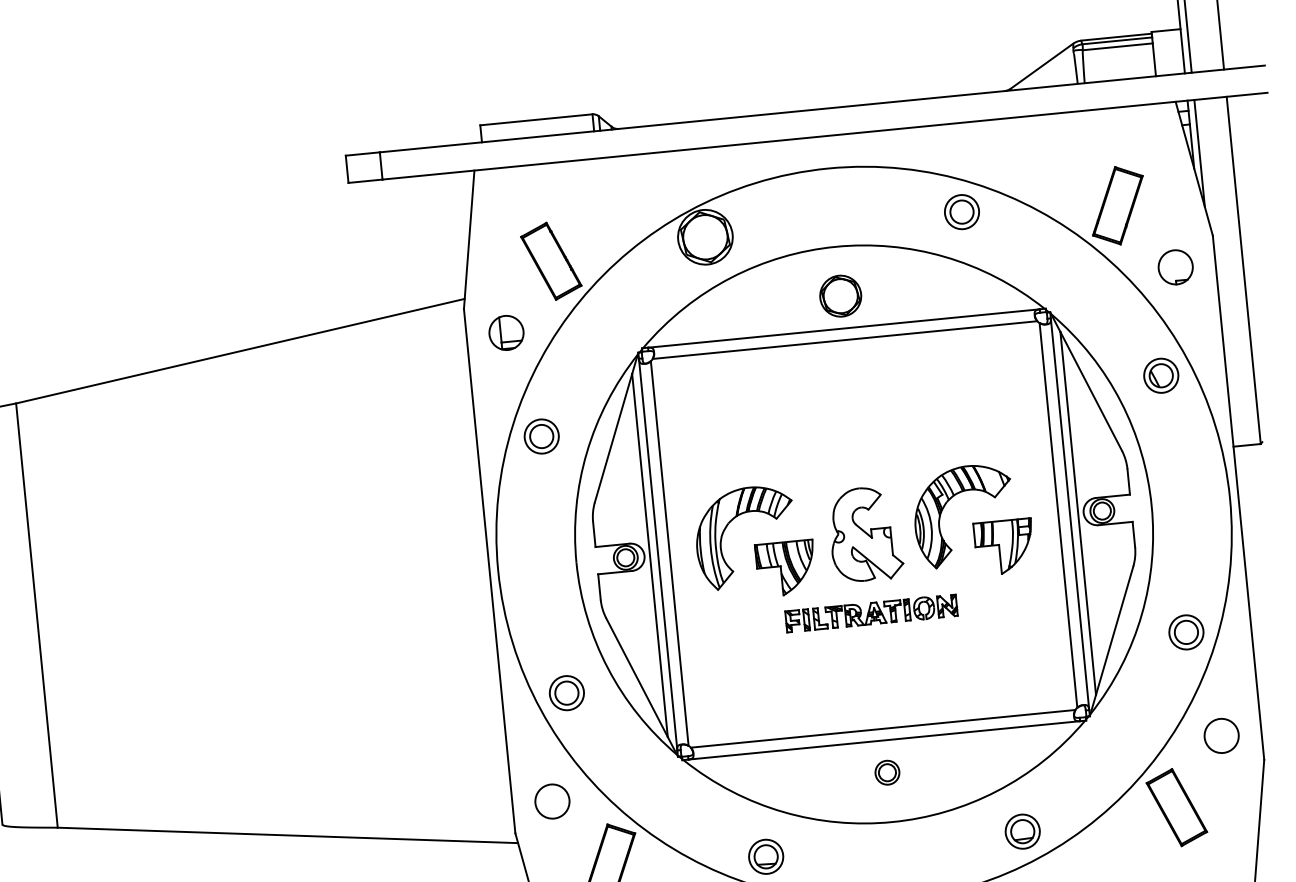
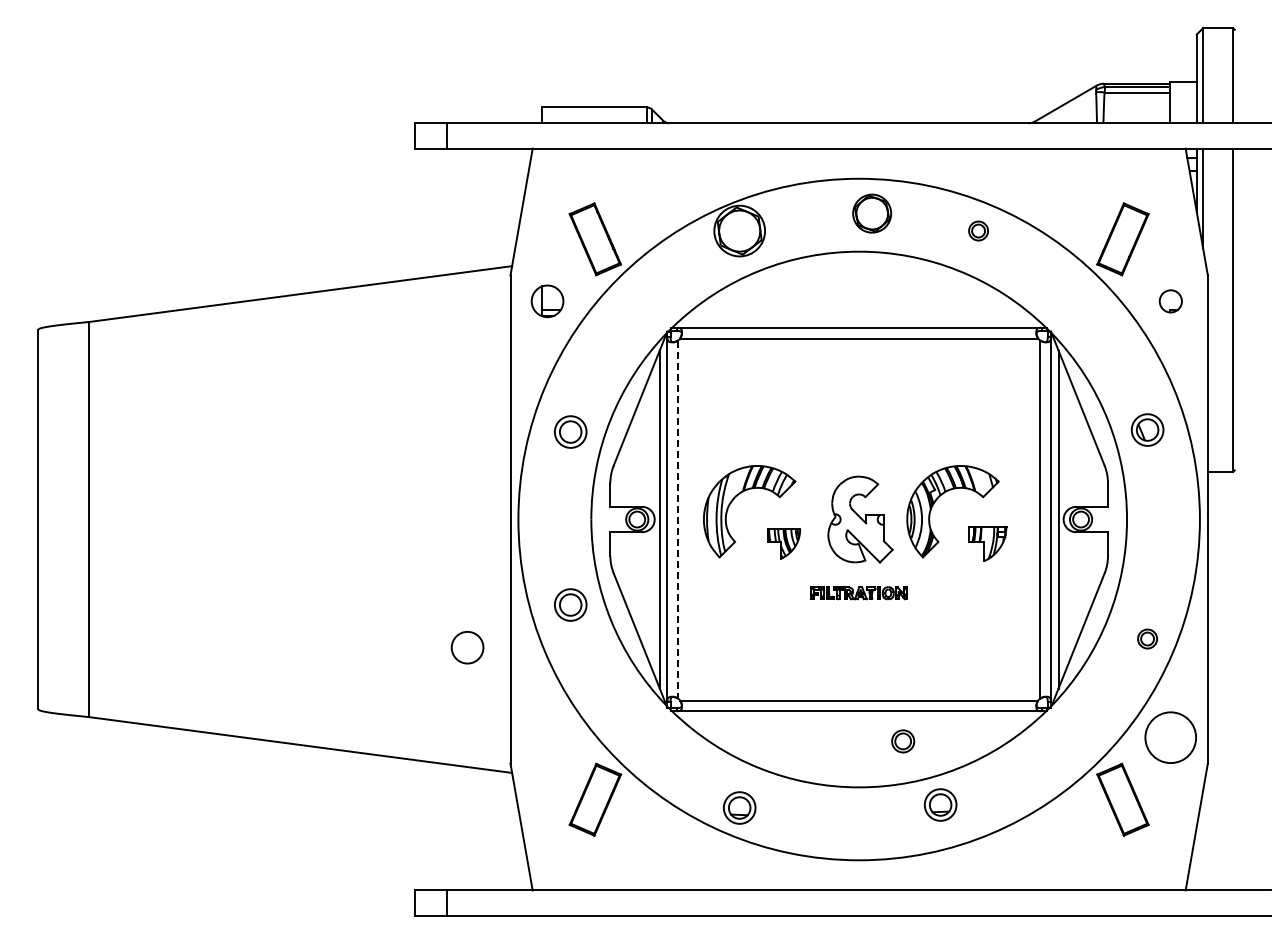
part: (961, 211) -> (978, 230), size x0.6
part: (1175, 267) -> (1170, 301), size x0.7
part: (841, 295) -> (872, 213), moved
part: (1161, 375) -> (1147, 429), moved
part: (541, 435) -> (570, 431), moved
part: (1004, 546) -> (987, 543), size x0.7
line: (670, 554) -> (678, 520), solid -> dashed
part: (785, 568) -> (783, 543), size x0.6
part: (871, 613) -> (858, 593), size x0.6
part: (1186, 631) -> (1147, 638), size x0.6
part: (566, 692) -> (570, 604), moved
circle: (1221, 735) -> (1170, 737), size x1.6
part: (887, 772) -> (903, 741), moved
circle: (552, 801) -> (467, 647), moved
part: (1022, 831) -> (940, 804), moved

